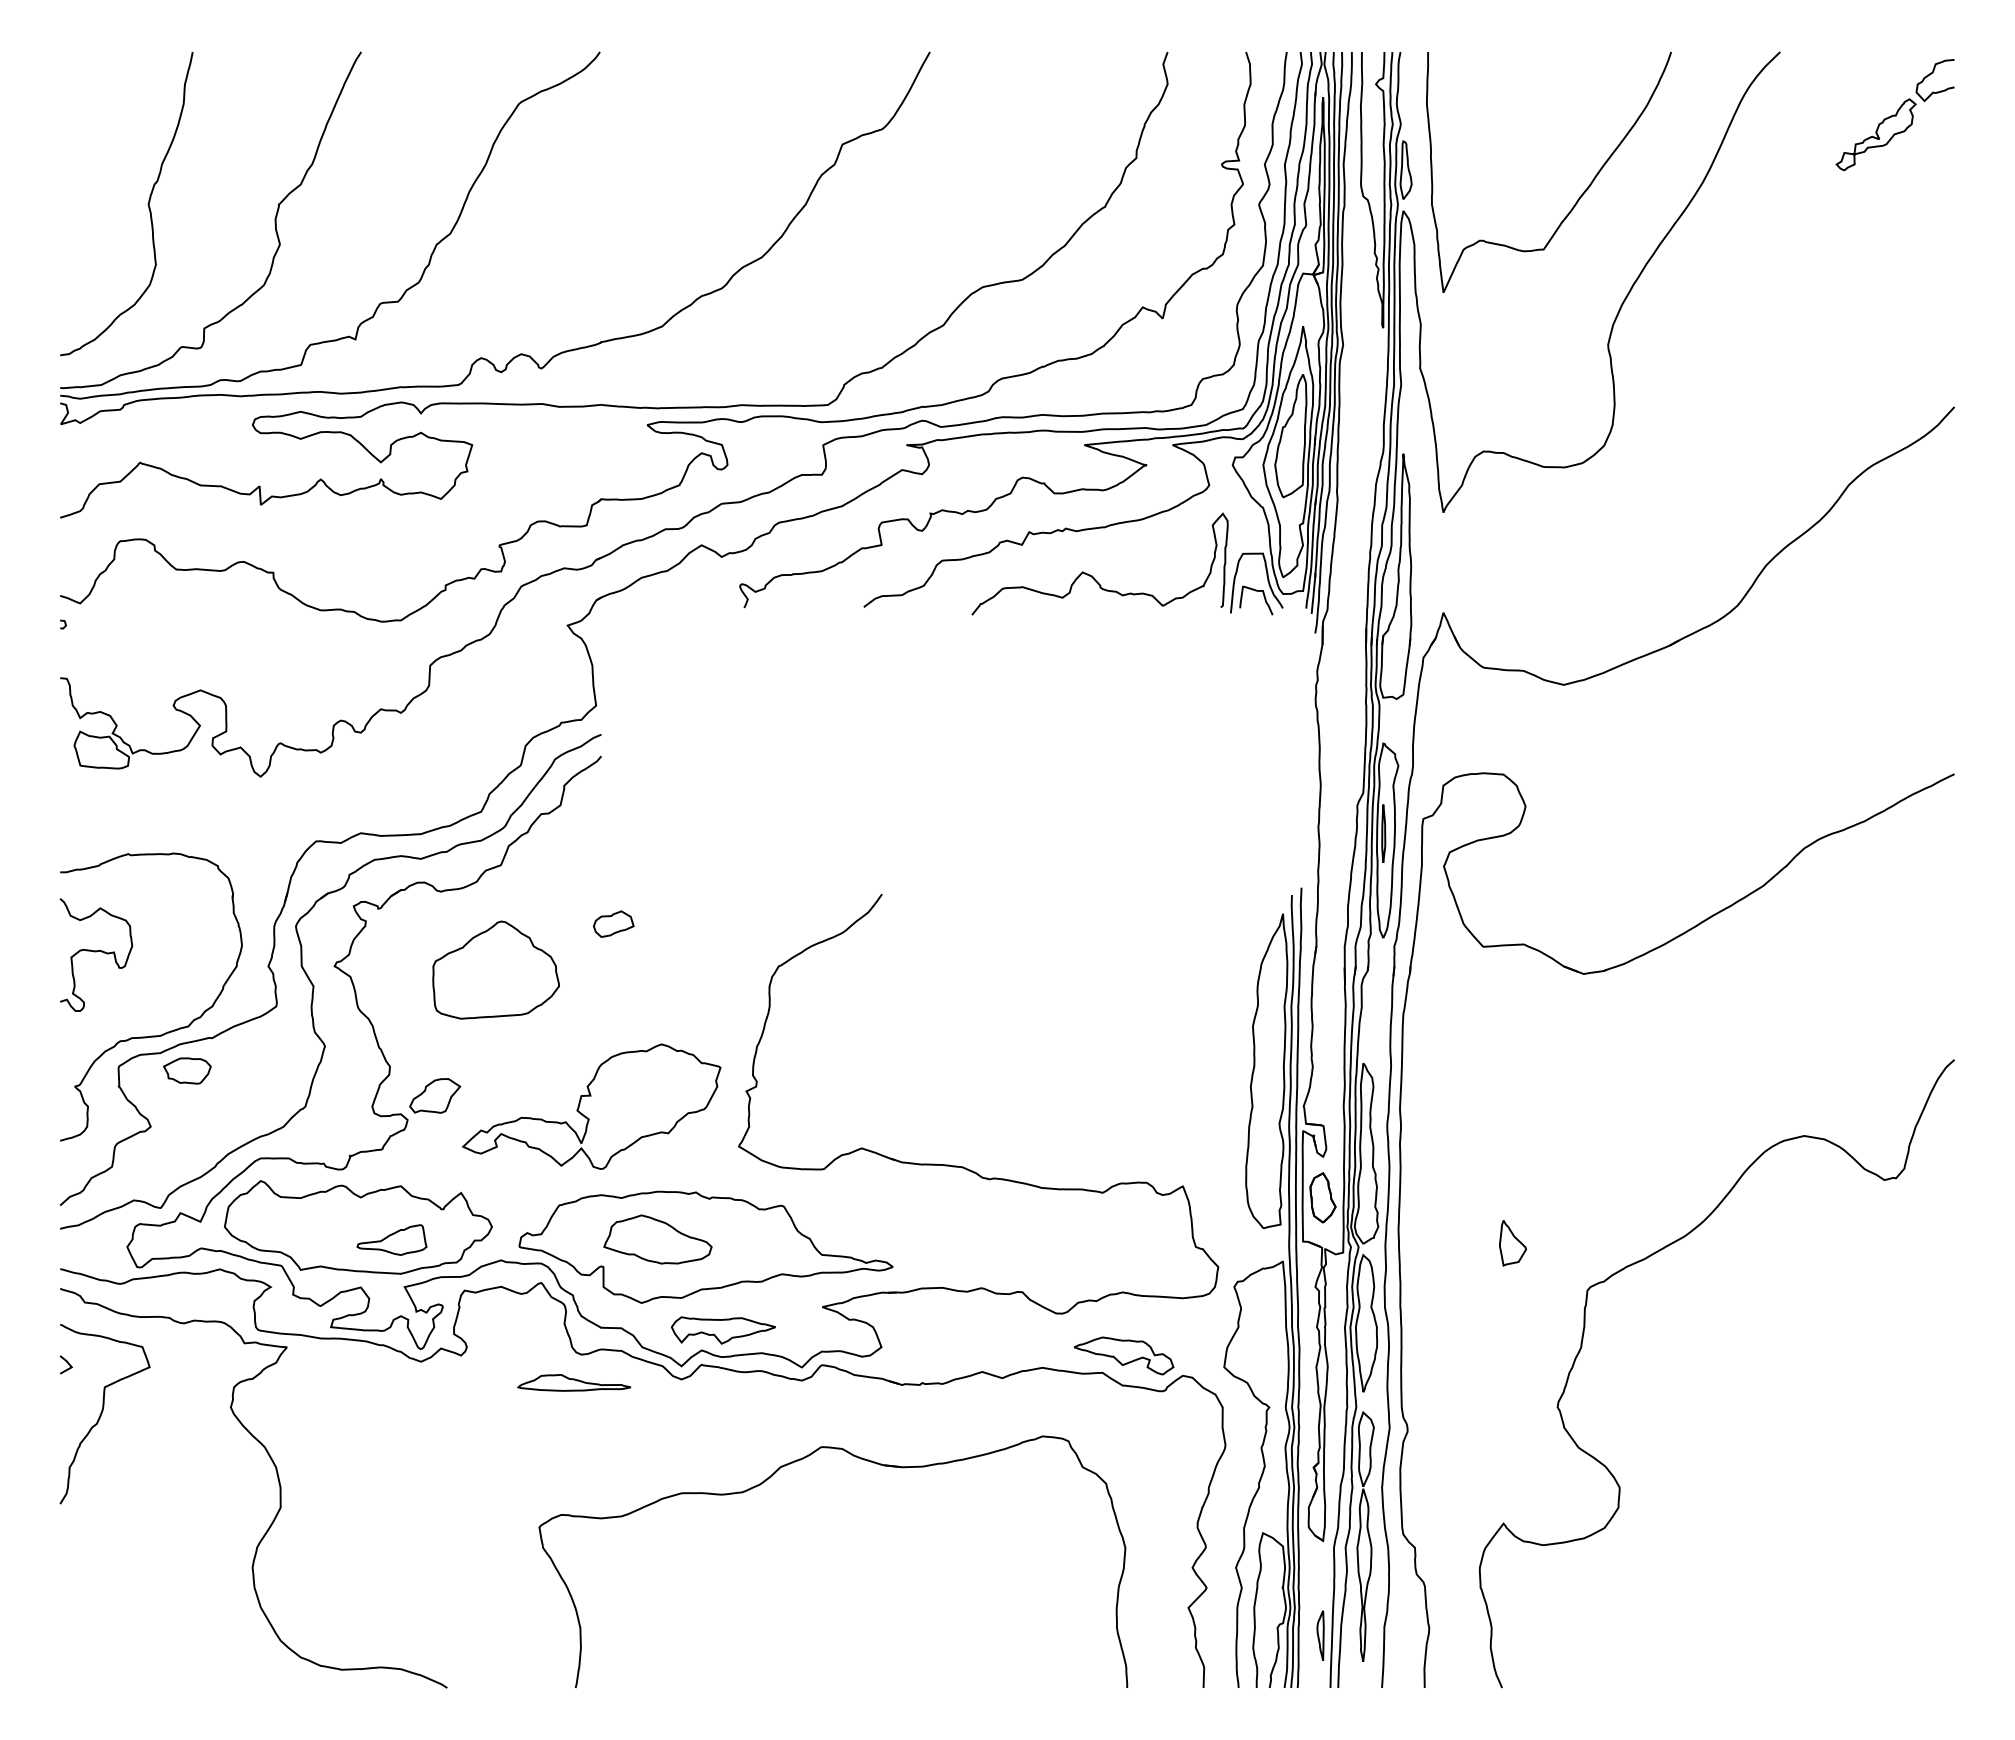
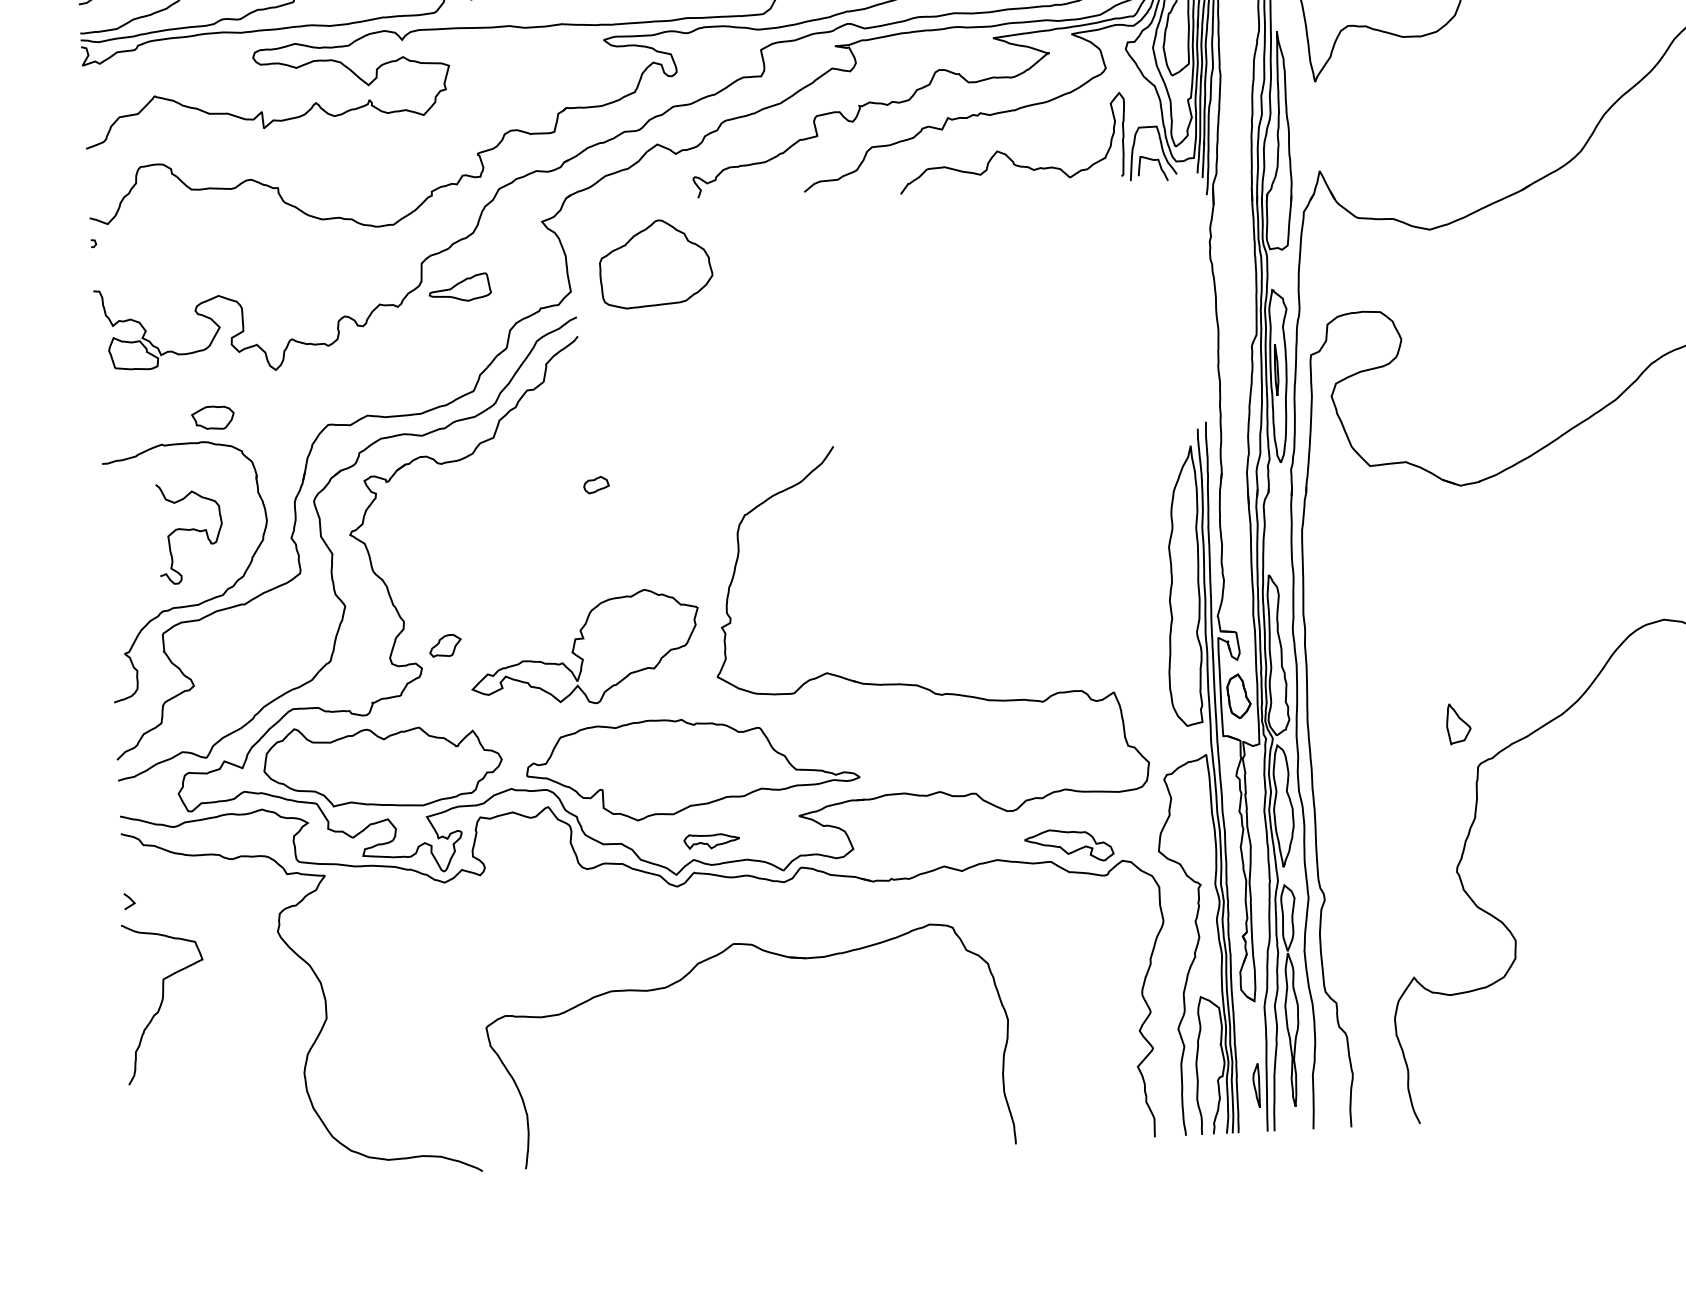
part: (613, 923) -> (596, 484), size x0.7
curve: (96, 952) -> (190, 530), moved
part: (495, 969) -> (655, 263), moved
part: (186, 1070) -> (212, 417), moved
part: (435, 1095) -> (445, 645), size x0.7
part: (391, 1239) -> (459, 287), moved
part: (657, 1239) -> (649, 763), removed
part: (1512, 1243) -> (1458, 724), moved
part: (722, 1330) -> (711, 841), size x0.6
part: (574, 1382) -> (582, 894), removed
curve: (102, 1413) -> (162, 1002), moved
part: (771, 1477) -> (690, 973), moved

